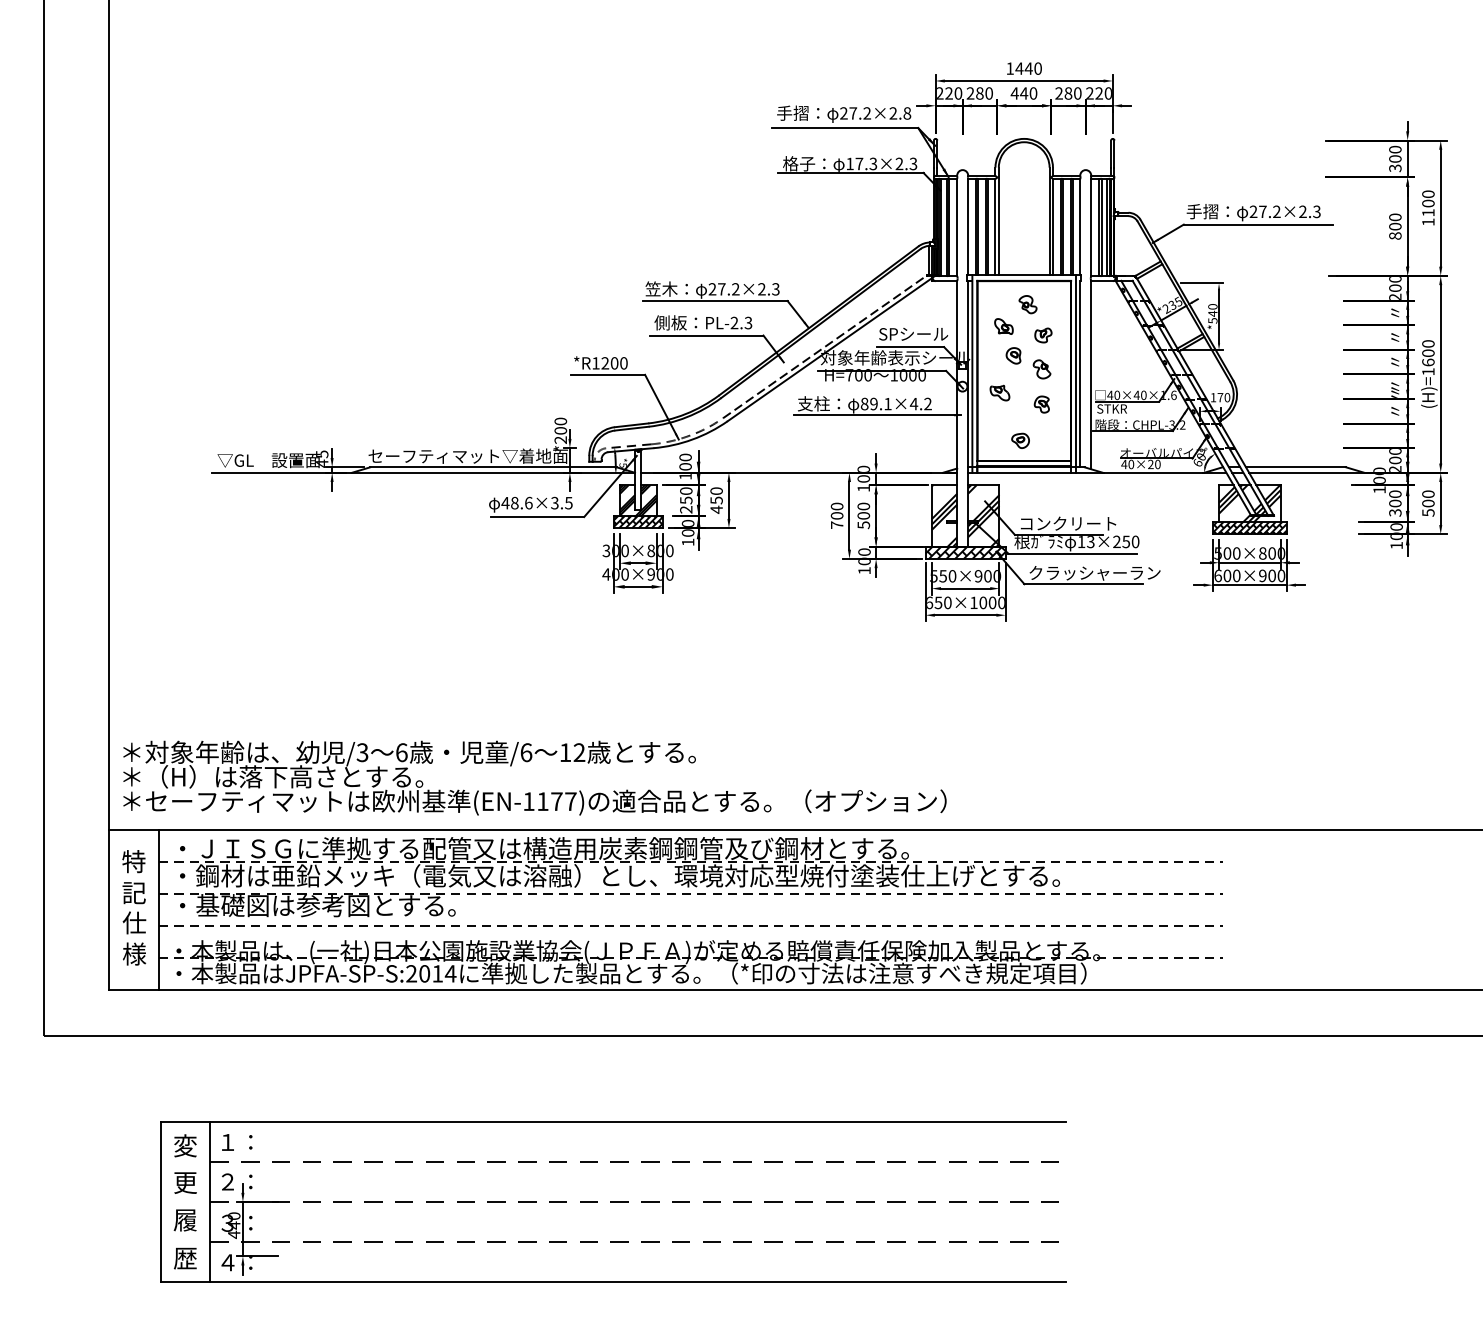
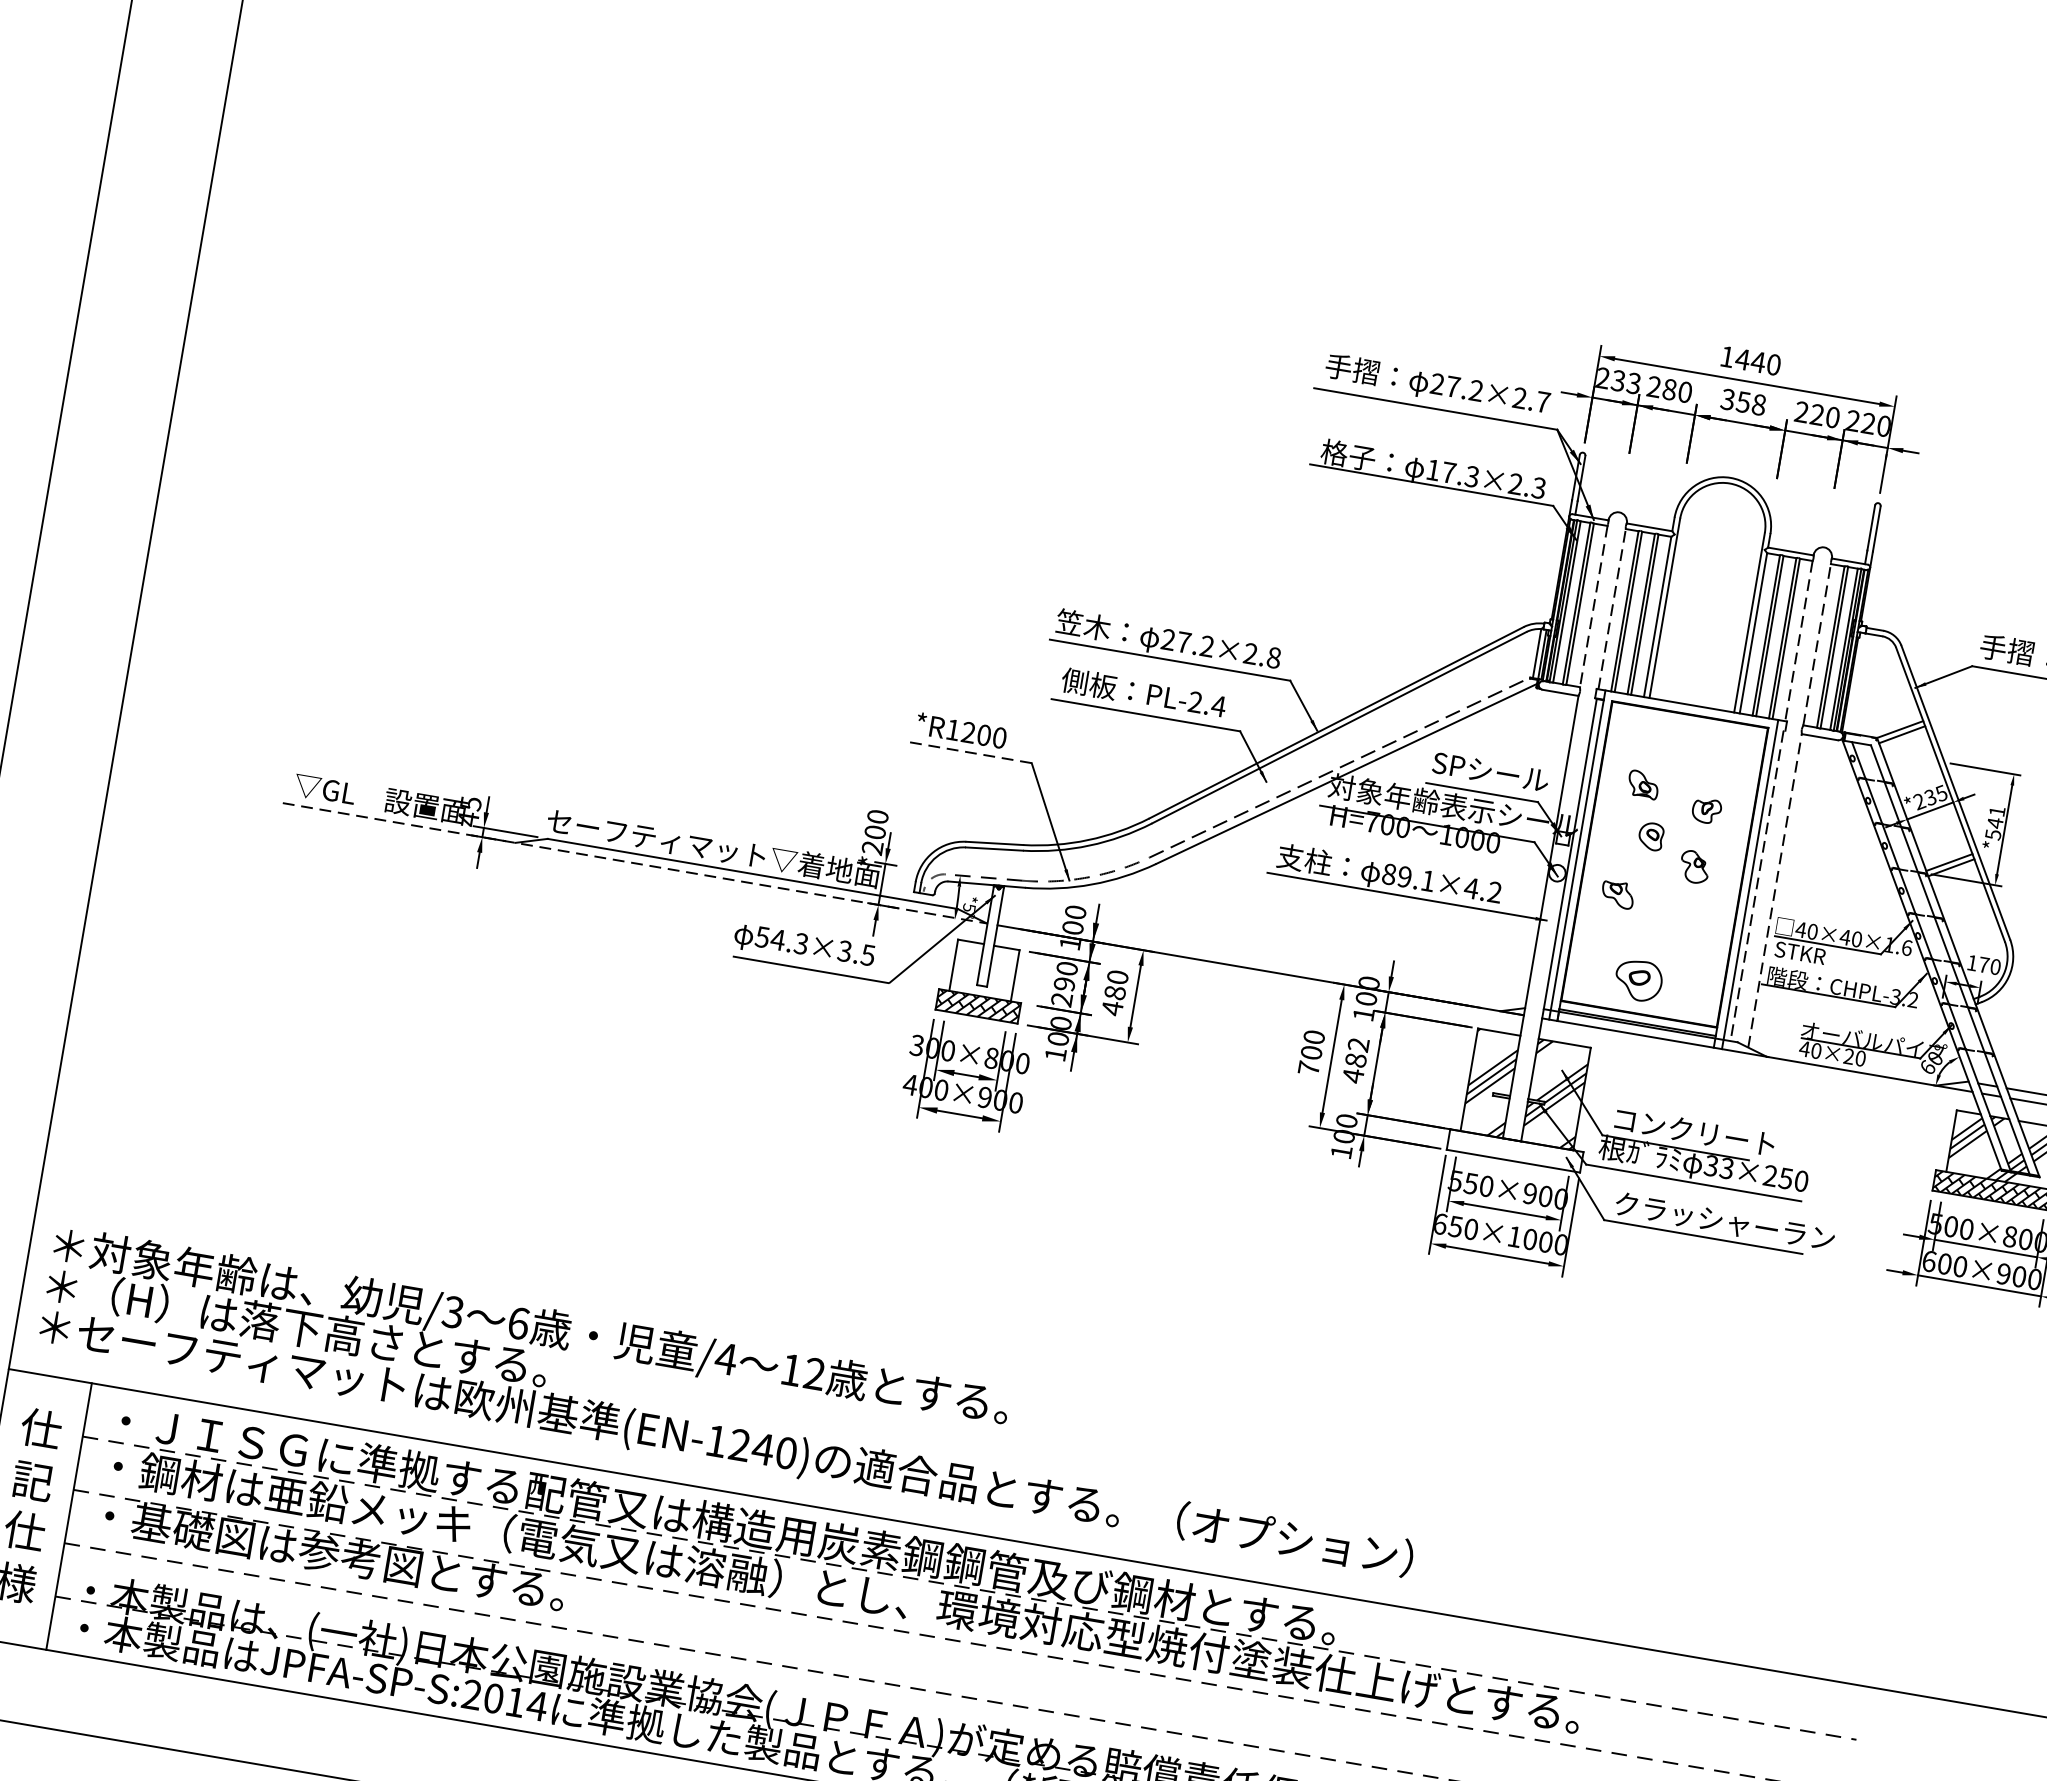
text: (953, 93) -> (1625, 382), 220 -> 233
text: (1023, 93) -> (1742, 402), 440 -> 358
text: (1068, 93) -> (1817, 414), 280 -> 220
text: (907, 113) -> (1543, 402), 27.2×2.8 -> 27.2×2.7
line: (968, 226) -> (1612, 608), solid -> dashed
line: (1080, 227) -> (1799, 641), solid -> dashed
line: (1091, 227) -> (1817, 644), solid -> dashed
line: (957, 228) -> (1594, 608), solid -> dashed
text: (775, 289) -> (1273, 658), 27.2×2.3 -> 27.2×2.8
part: (1027, 304) -> (1689, 754), removed
text: (1212, 306) -> (1996, 810), *540 -> *541
text: (748, 322) -> (1218, 705), PL-2.3 -> PL-2.4
line: (607, 374) -> (969, 751), solid -> dashed
line: (1080, 374) -> (1757, 886), solid -> dashed
line: (1091, 374) -> (1775, 889), solid -> dashed
part: (1041, 404) -> (1683, 925), removed
part: (1020, 440) -> (1638, 979), size x1.6
line: (424, 472) -> (636, 863), solid -> dashed
hatch: (637, 500) -> (983, 970), removed
text: (686, 500) -> (1064, 984), 250 -> 290
text: (716, 500) -> (1114, 992), 450 -> 480
text: (516, 502) -> (781, 939), 48.6×3.5 -> 54.3×3.5
text: (863, 515) -> (1355, 1059), 500 -> 482
text: (1081, 542) -> (1711, 1166), 13×250 -> 33×250
hatch: (965, 552) -> (1515, 1150), removed
text: (526, 752) -> (726, 1358), /6 -> /4
text: (556, 801) -> (762, 1448), (EN-1177) -> (EN-1240)
text: (133, 861) -> (40, 1428), 特 -> 仕

